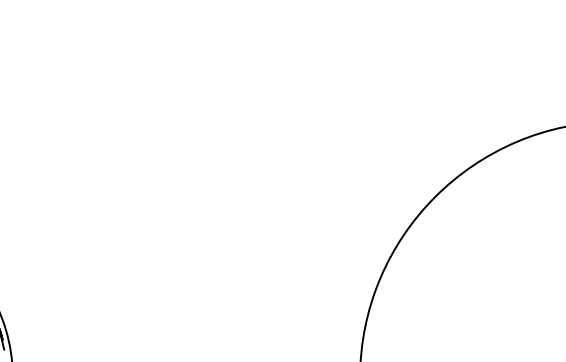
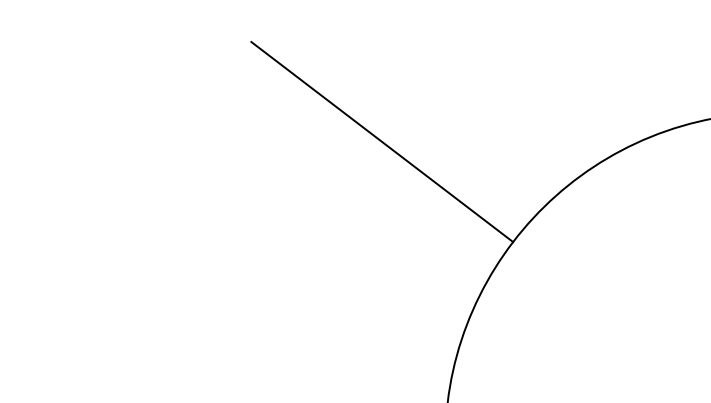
line: (344, 105) -> (382, 141), added

